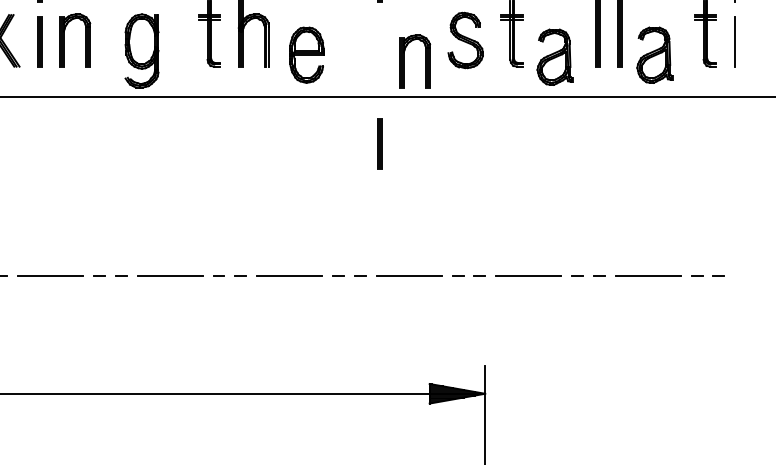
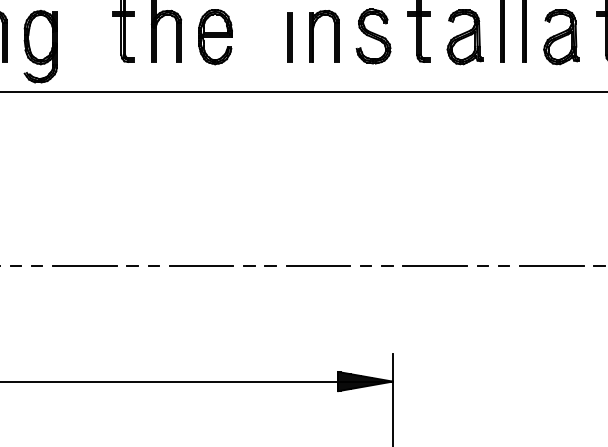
part: (141, 50) -> (40, 46), moved
part: (306, 54) -> (215, 36), moved
part: (654, 54) -> (560, 36), moved
part: (554, 56) -> (464, 36), moved
part: (425, 61) -> (334, 36), moved
part: (379, 143) -> (289, 37), moved

